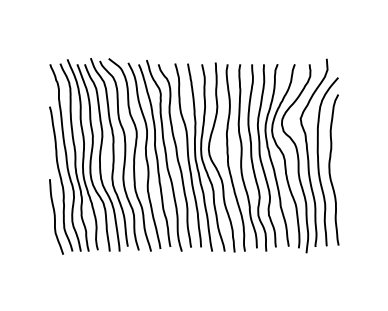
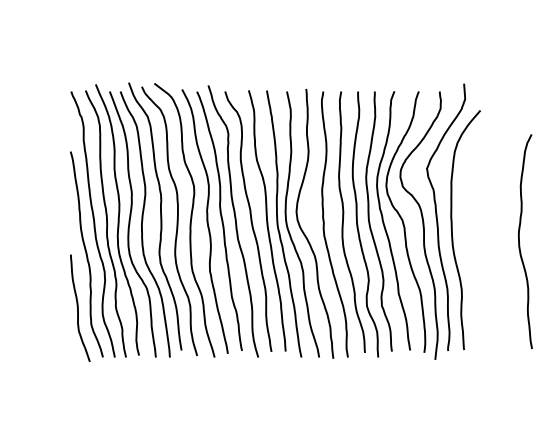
curve: (330, 169) -> (520, 240), moved

